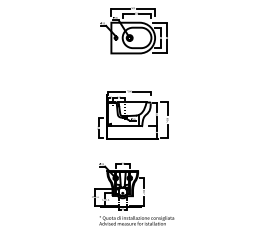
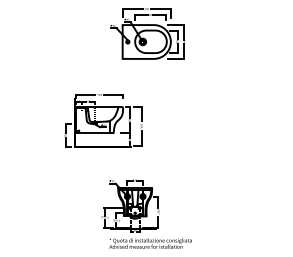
part: (133, 114) -> (103, 120), moved

